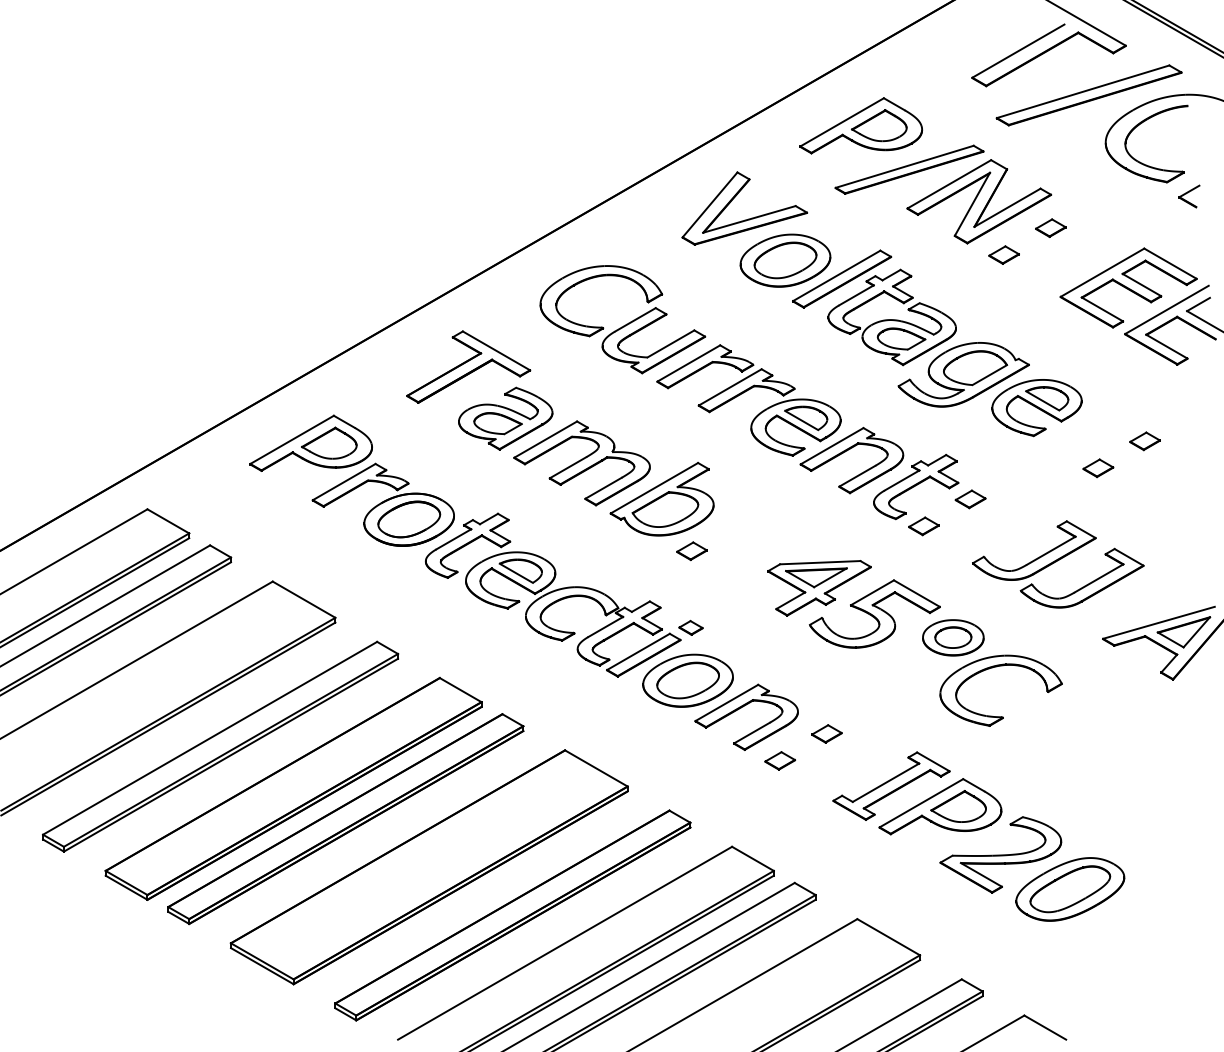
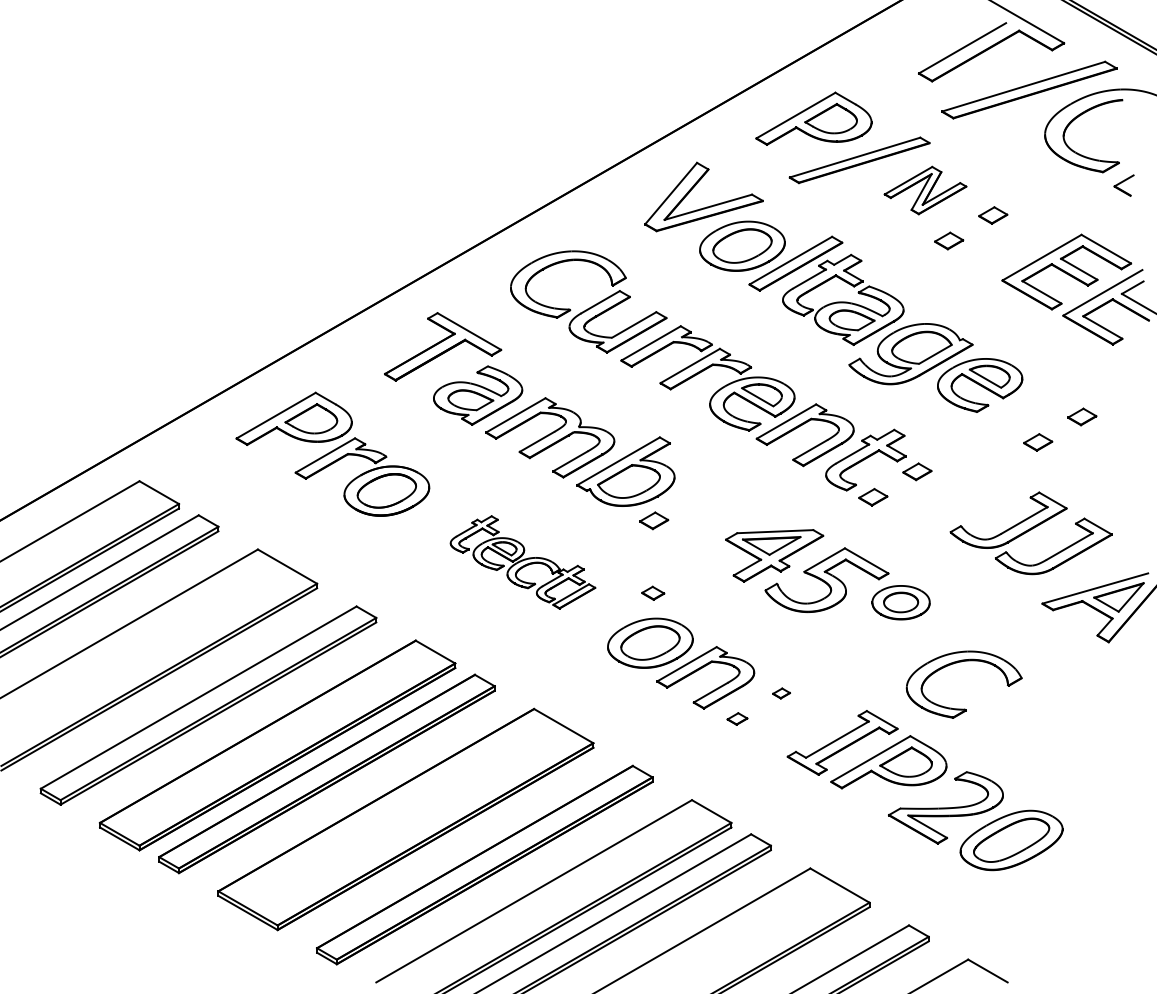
part: (979, 201) -> (925, 190), size x0.6
part: (1057, 564) -> (1030, 533), moved
part: (552, 595) -> (522, 562), size x0.6
part: (994, 668) -> (957, 663), moved
part: (826, 733) -> (781, 693), size x0.6
part: (780, 760) -> (737, 718), size x0.7

